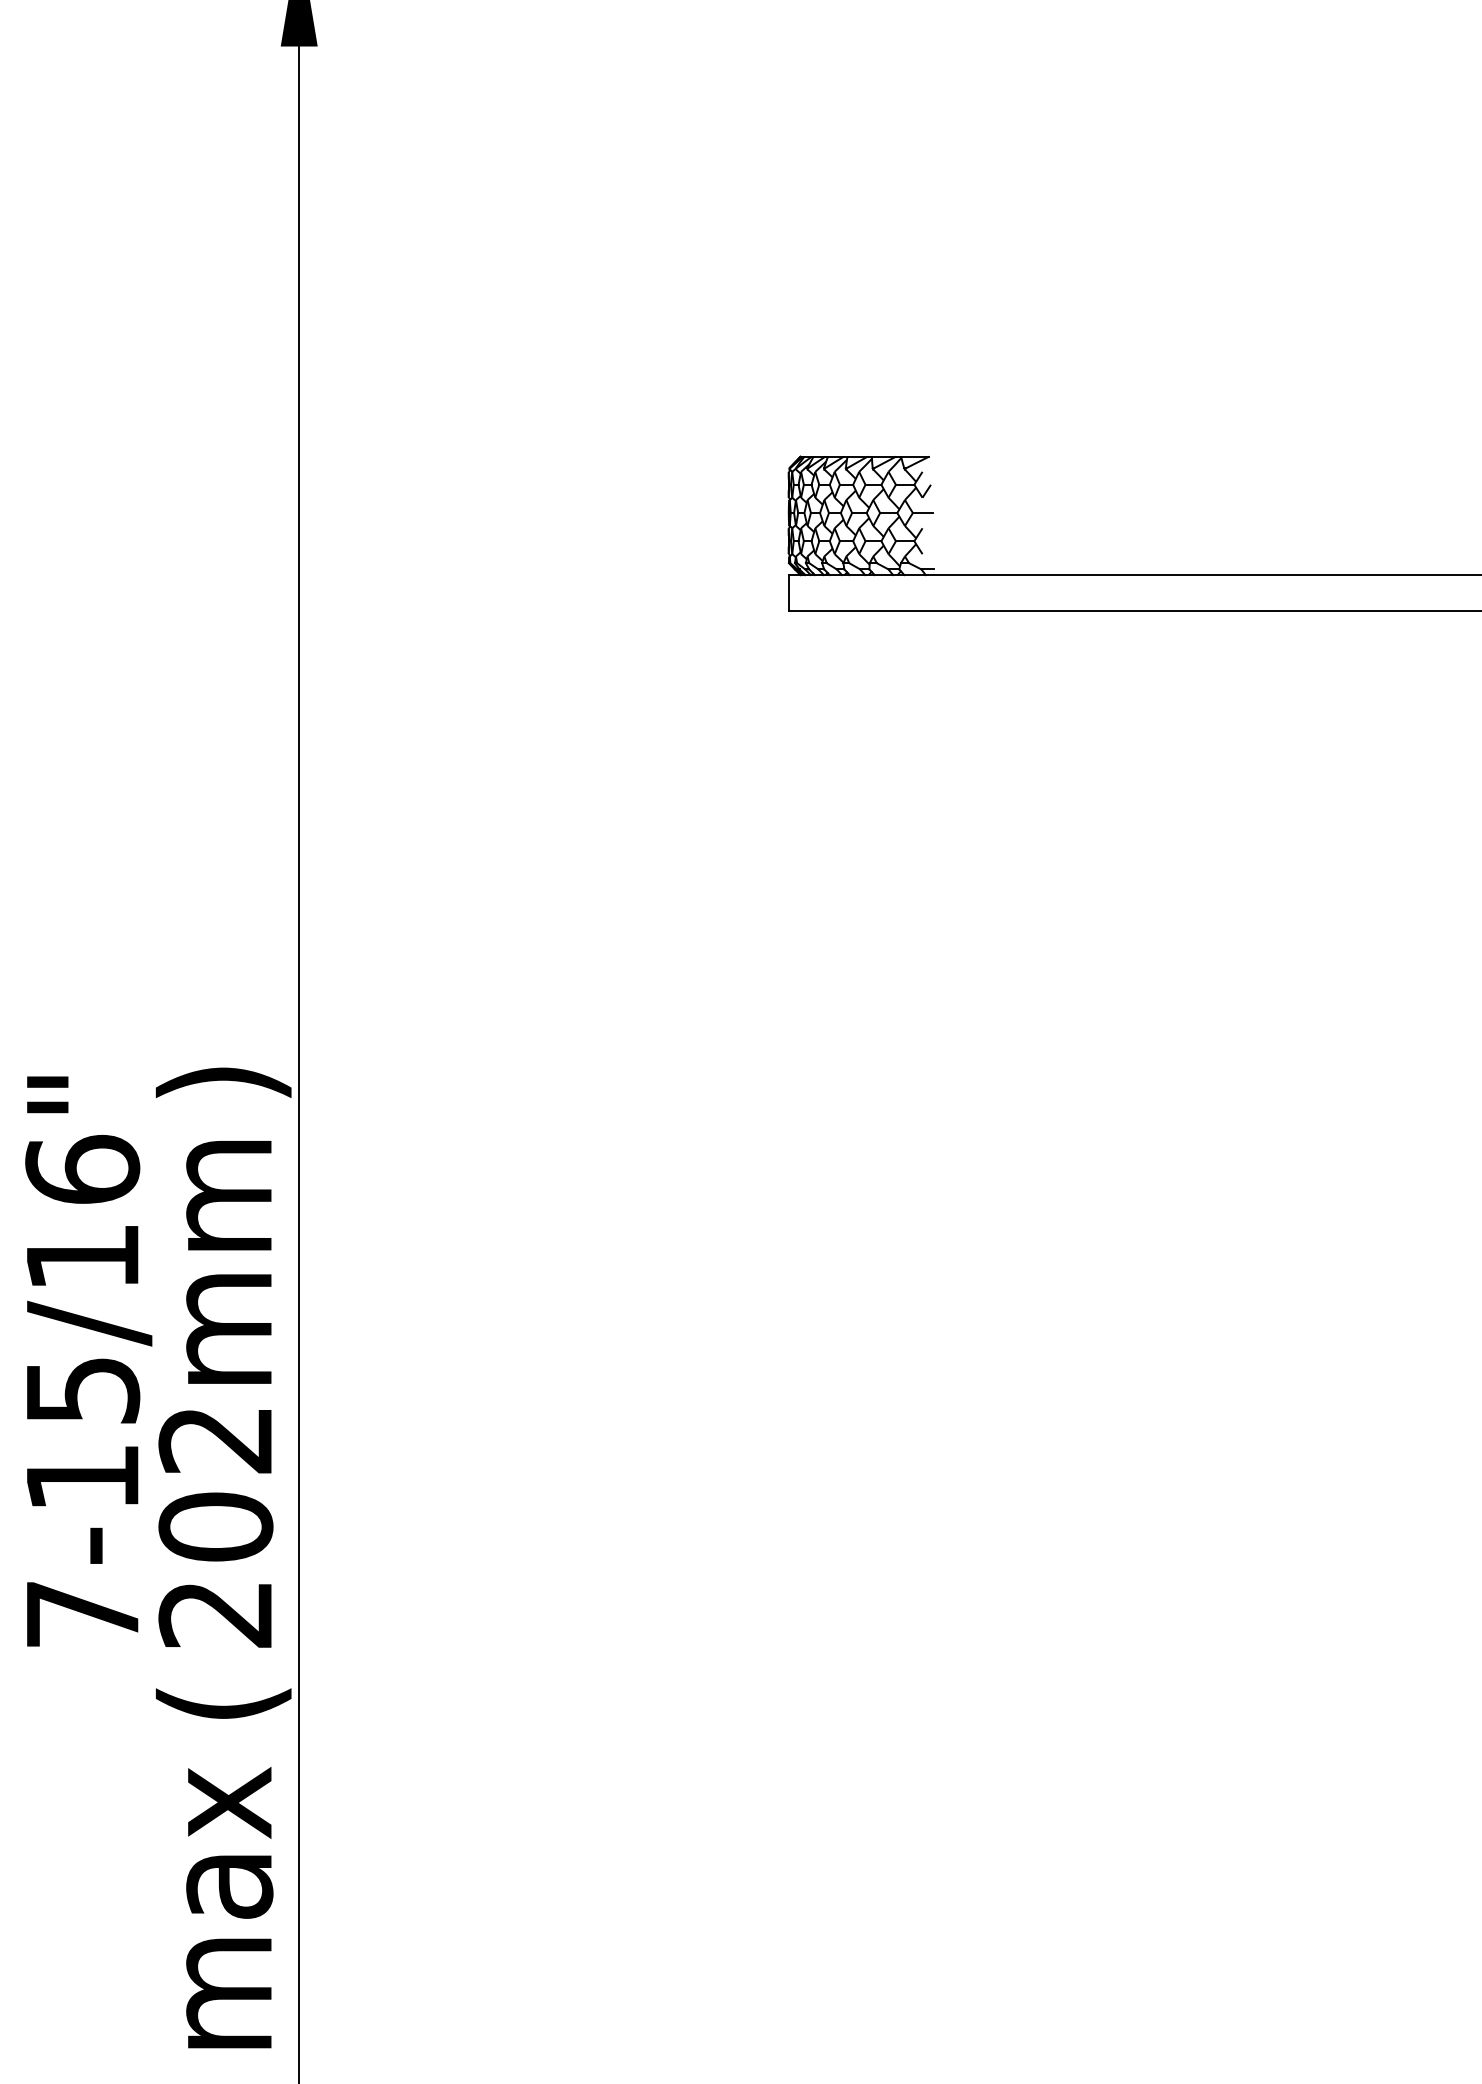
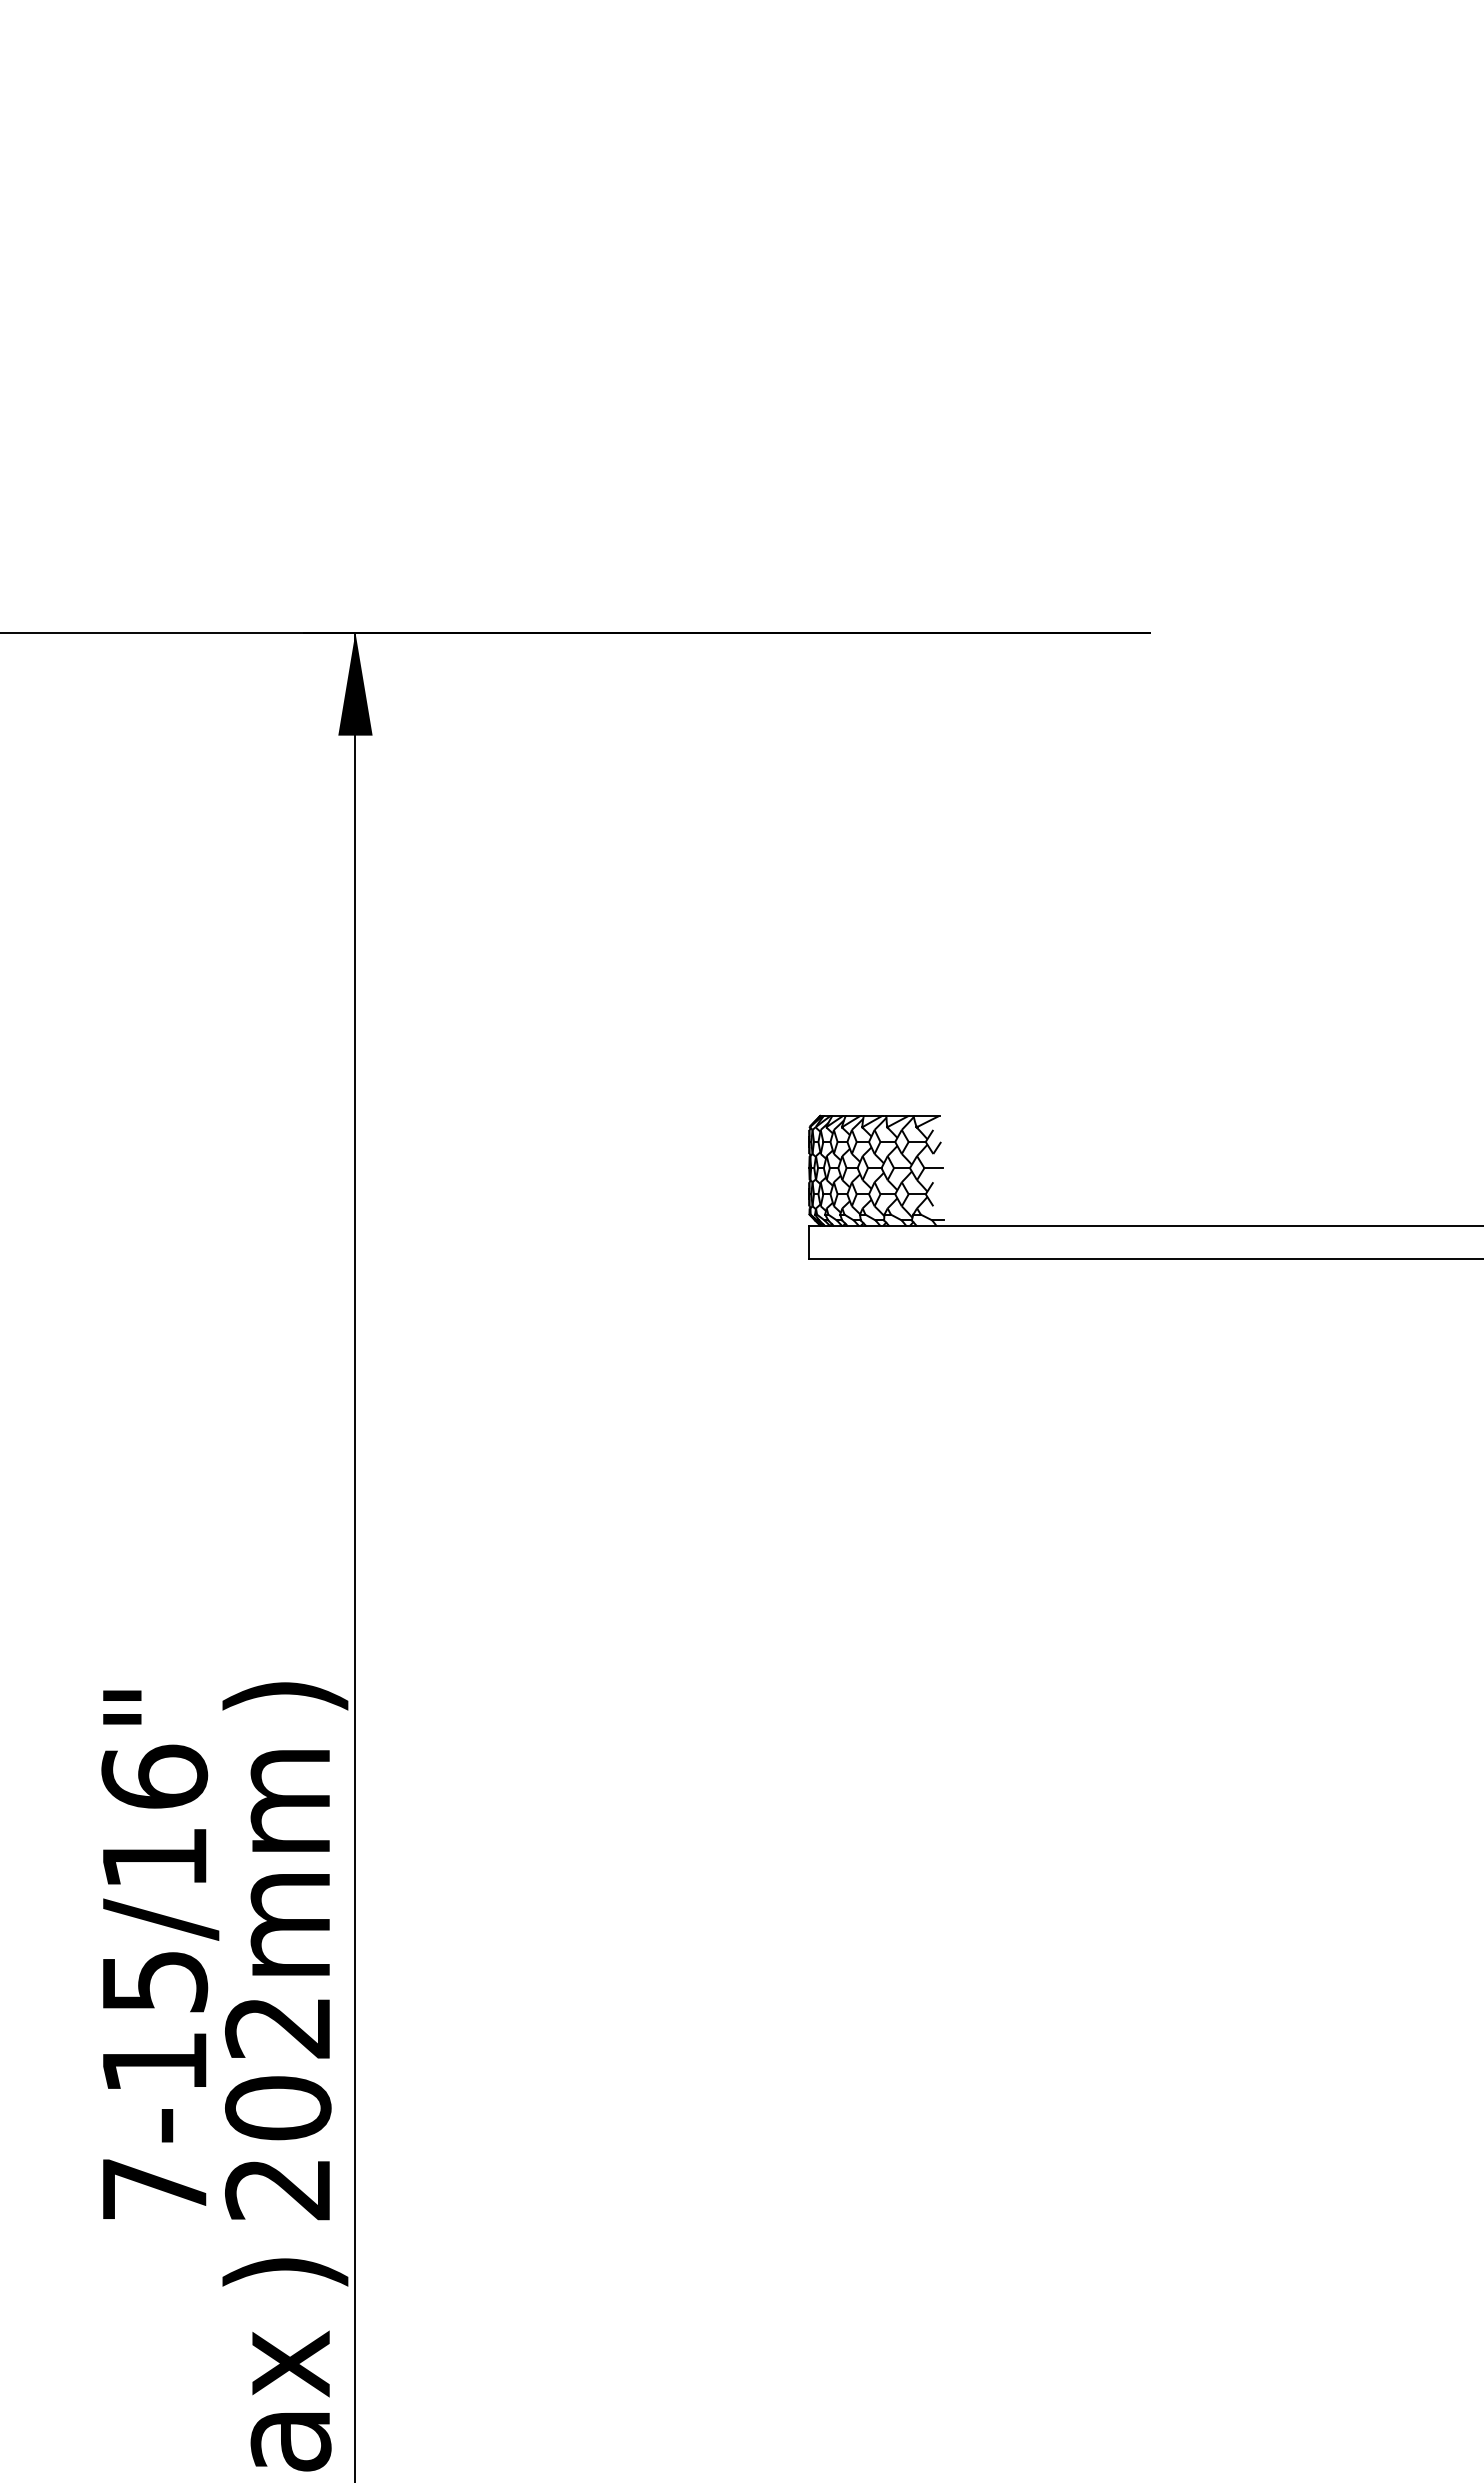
text: (223, 1703) -> (285, 2271), ( -> )

